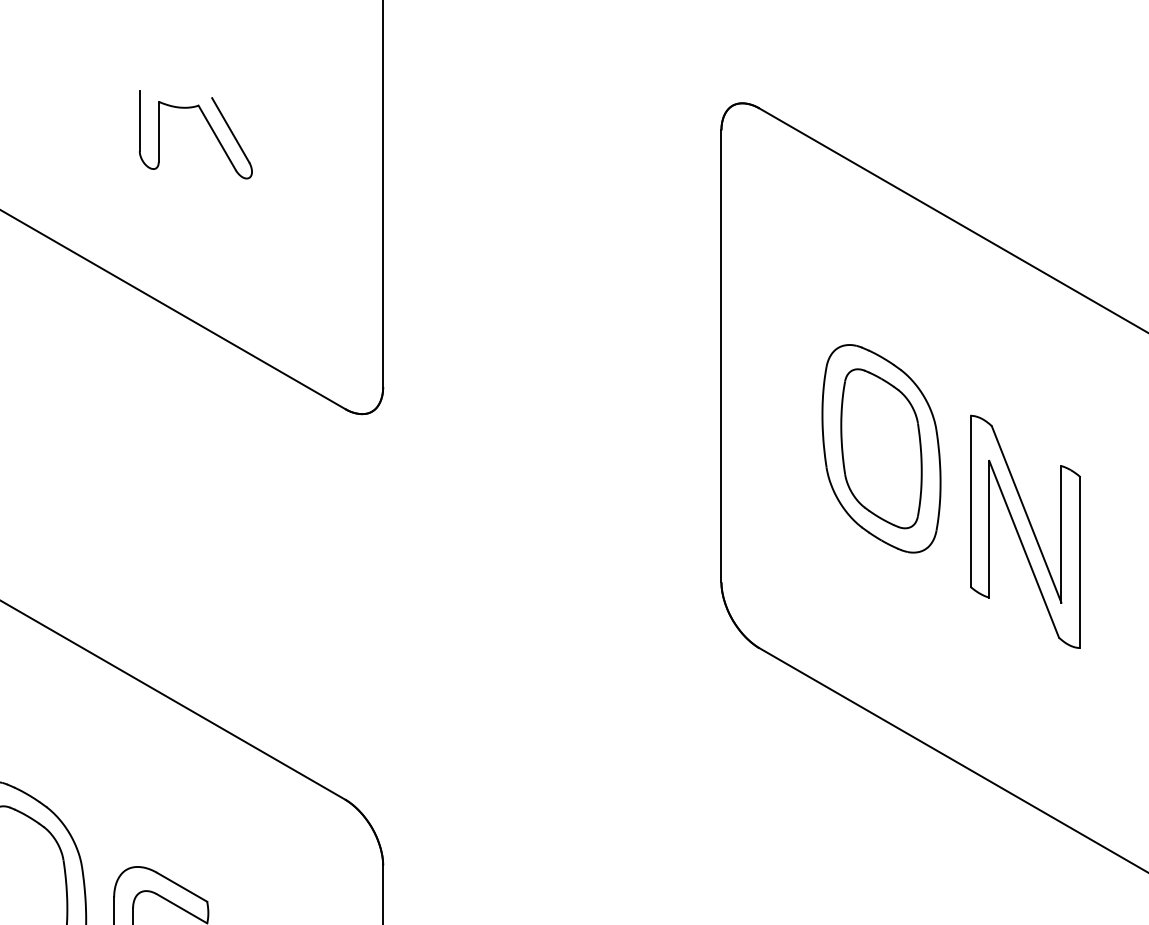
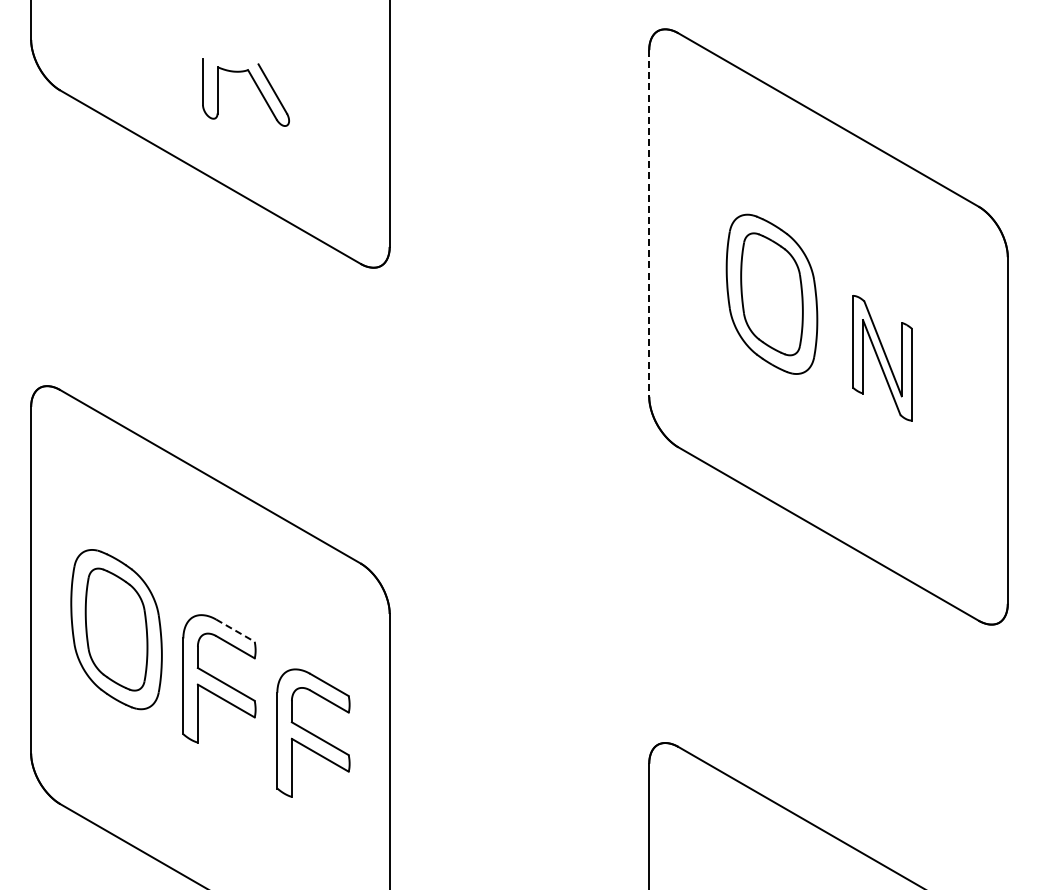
part: (208, 125) -> (255, 85), moved
line: (721, 356) -> (649, 223), solid -> dashed
part: (1025, 532) -> (882, 358), size x0.7
line: (182, 887) -> (235, 630), solid -> dashed

